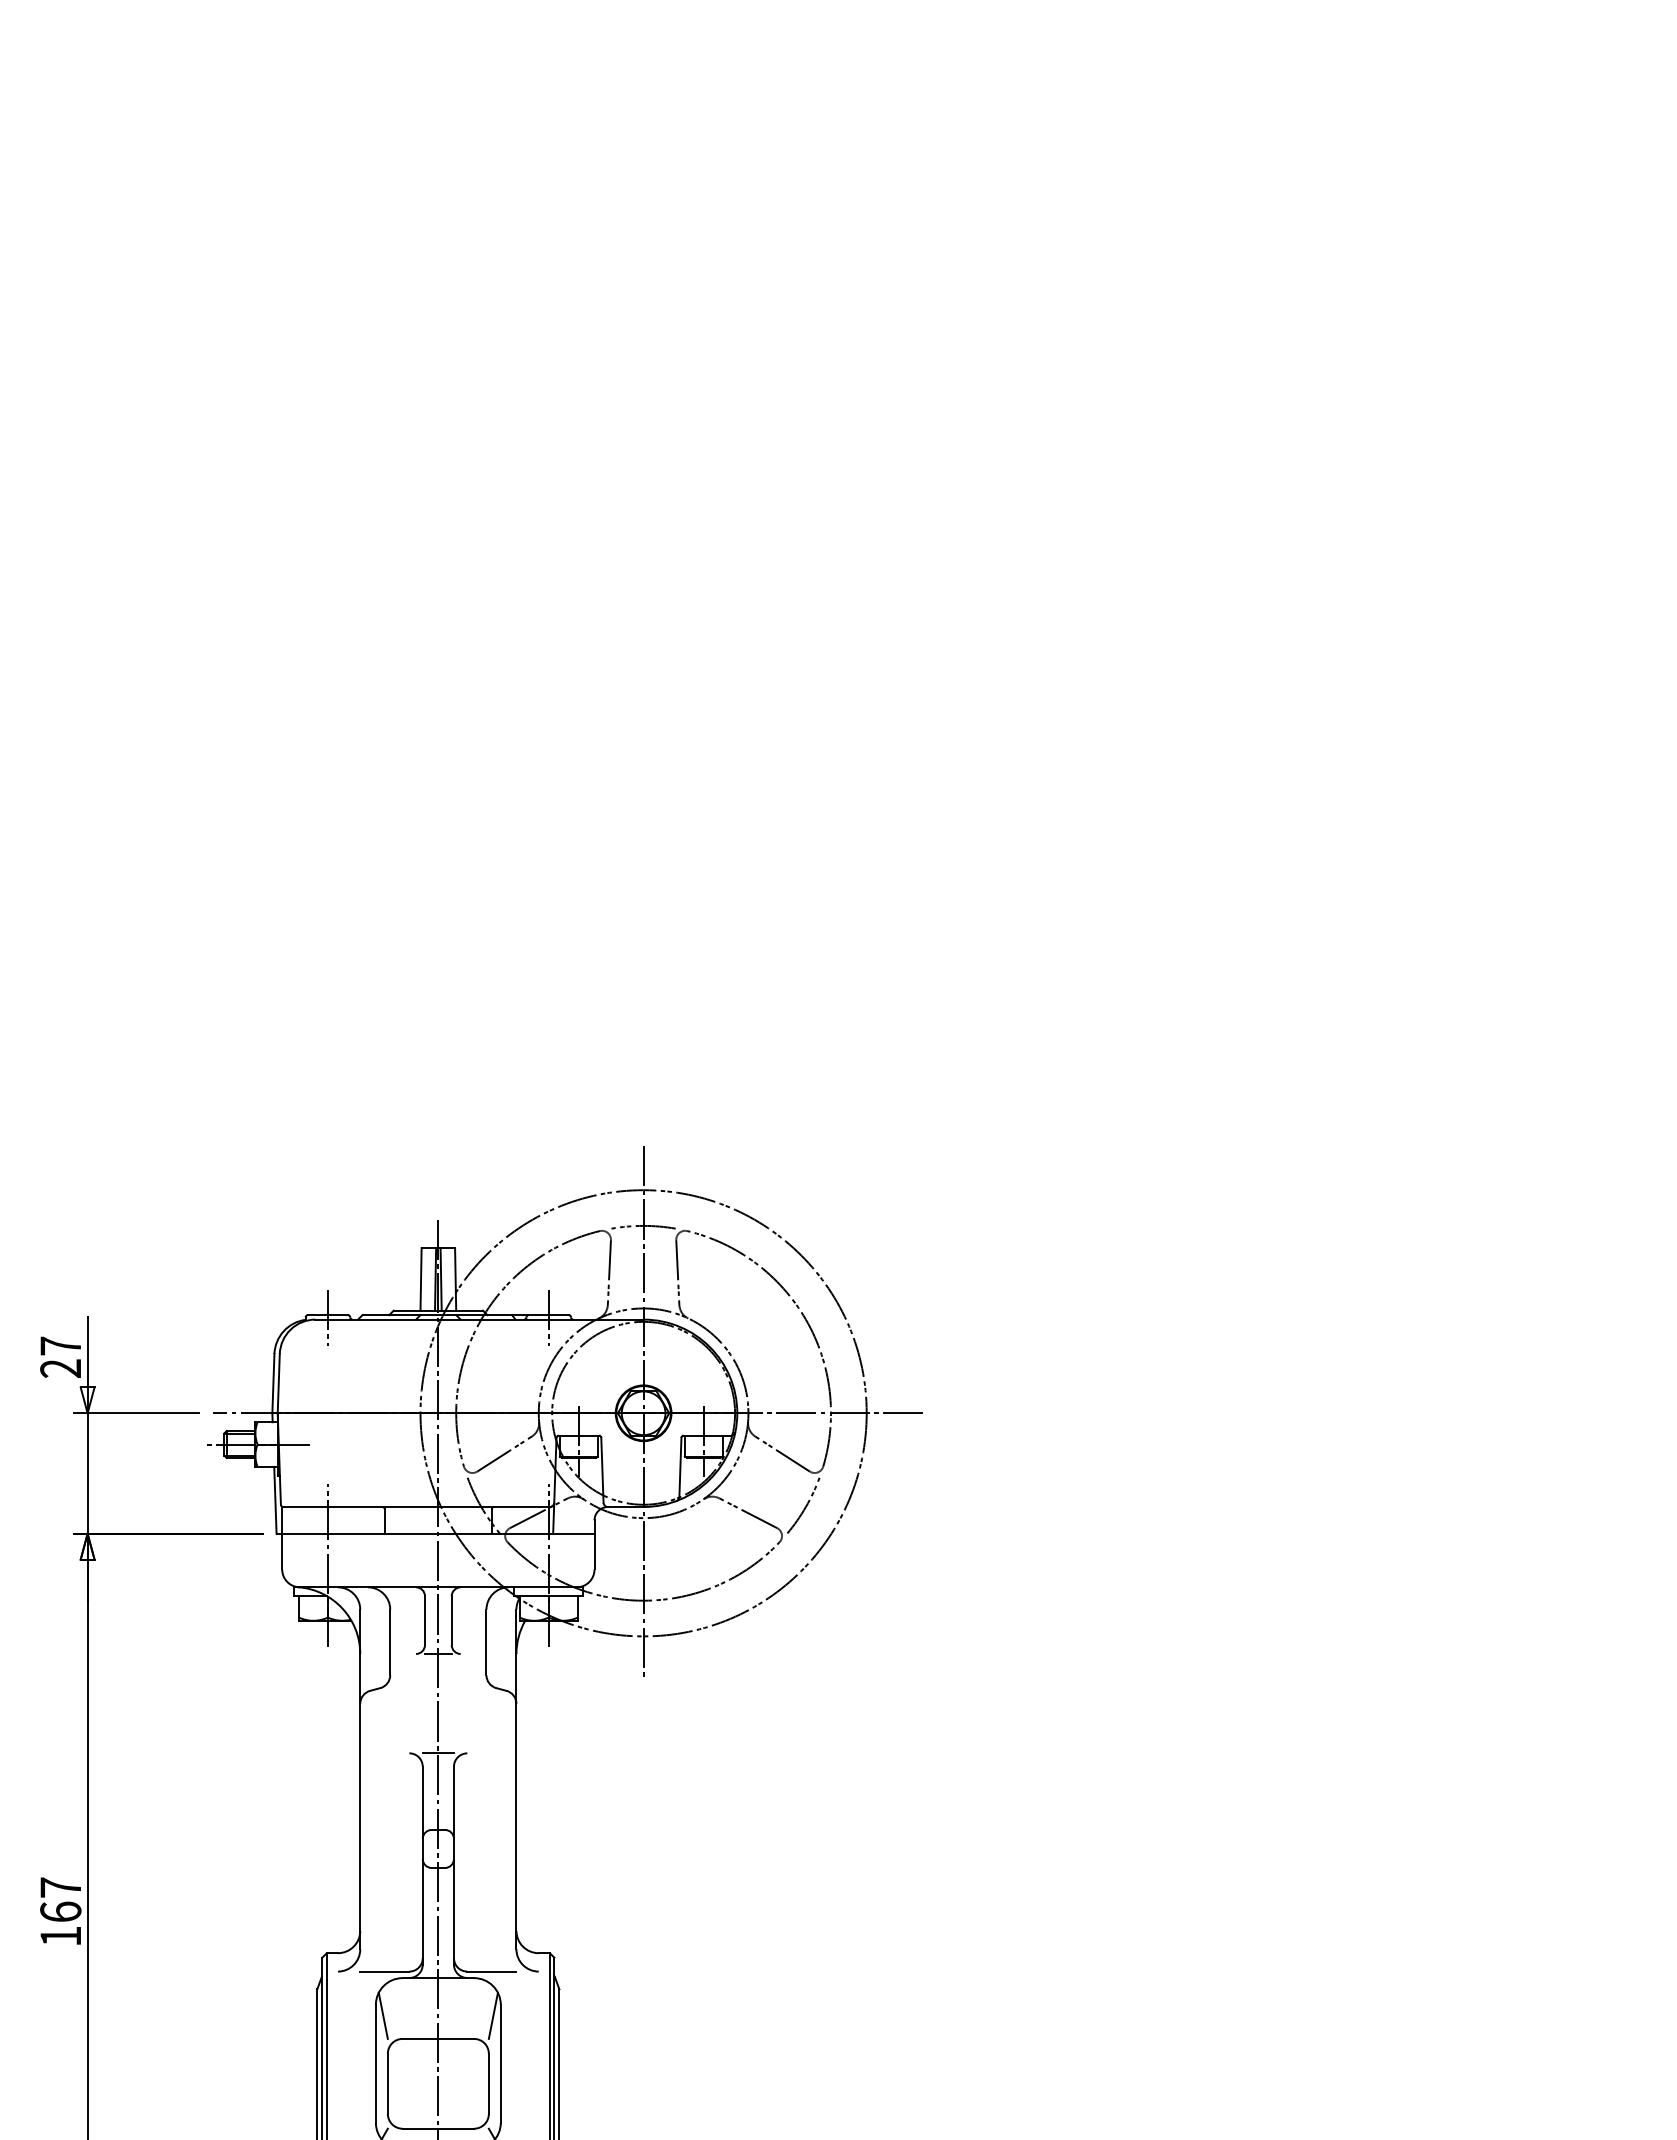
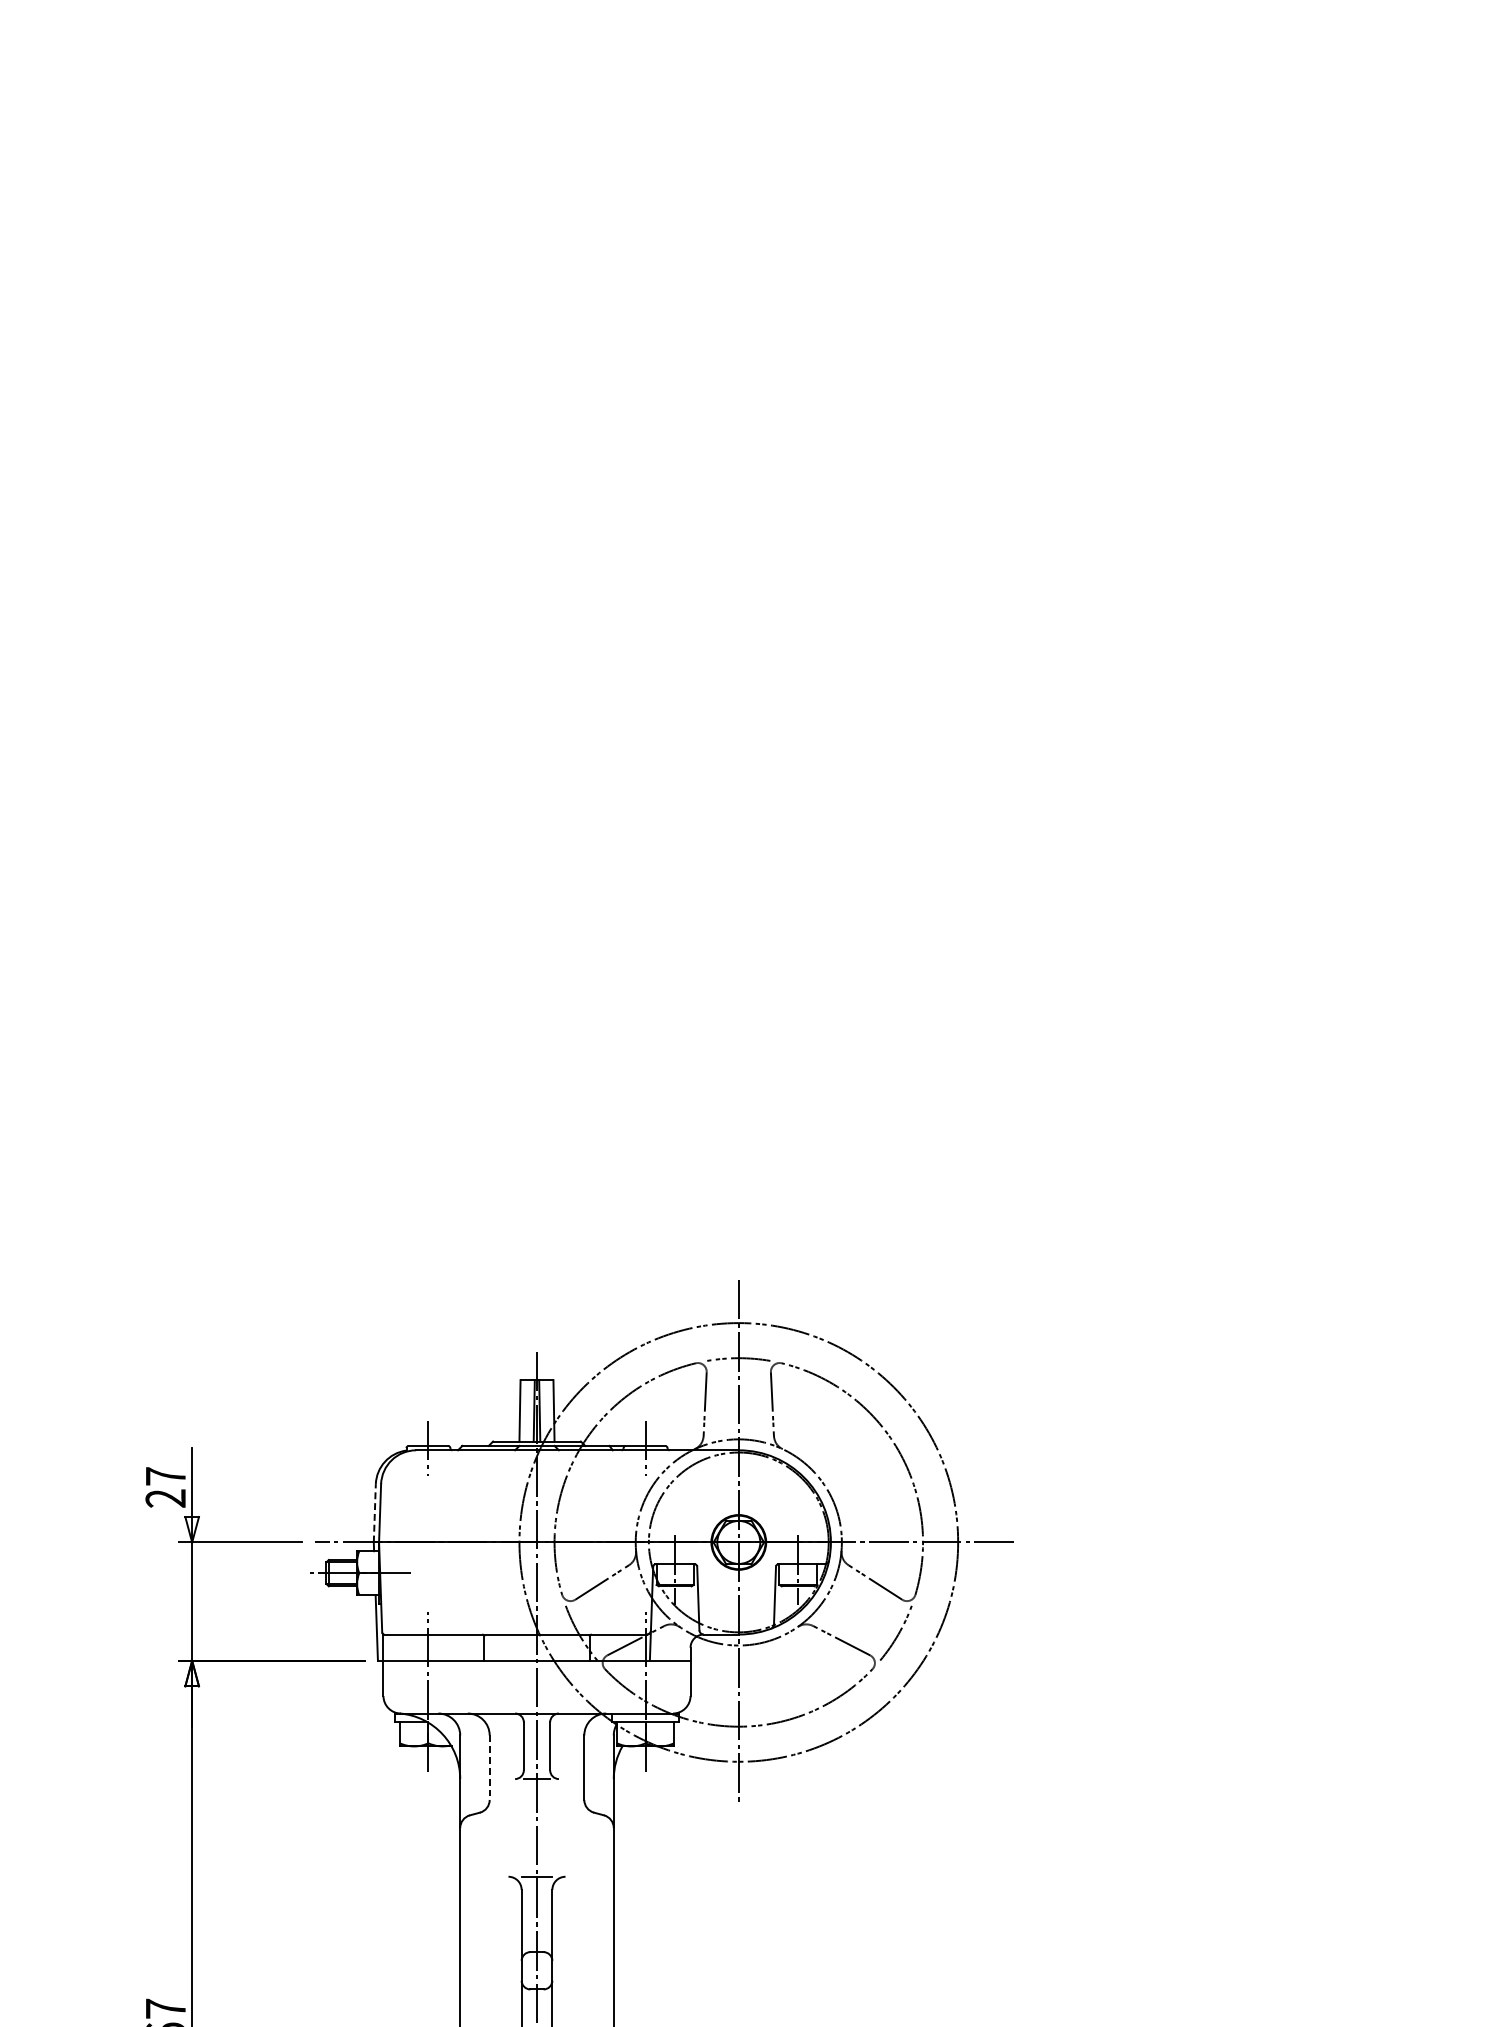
line: (273, 1383) -> (374, 1513), solid -> dashed
line: (390, 1642) -> (489, 1767), solid -> dashed

